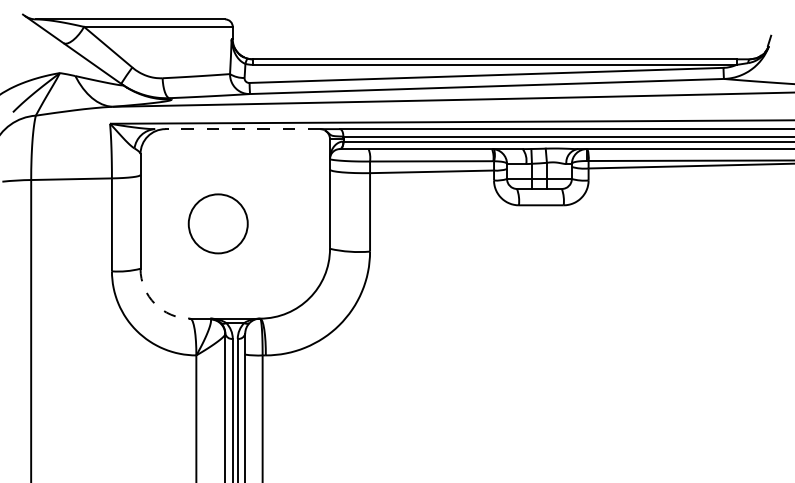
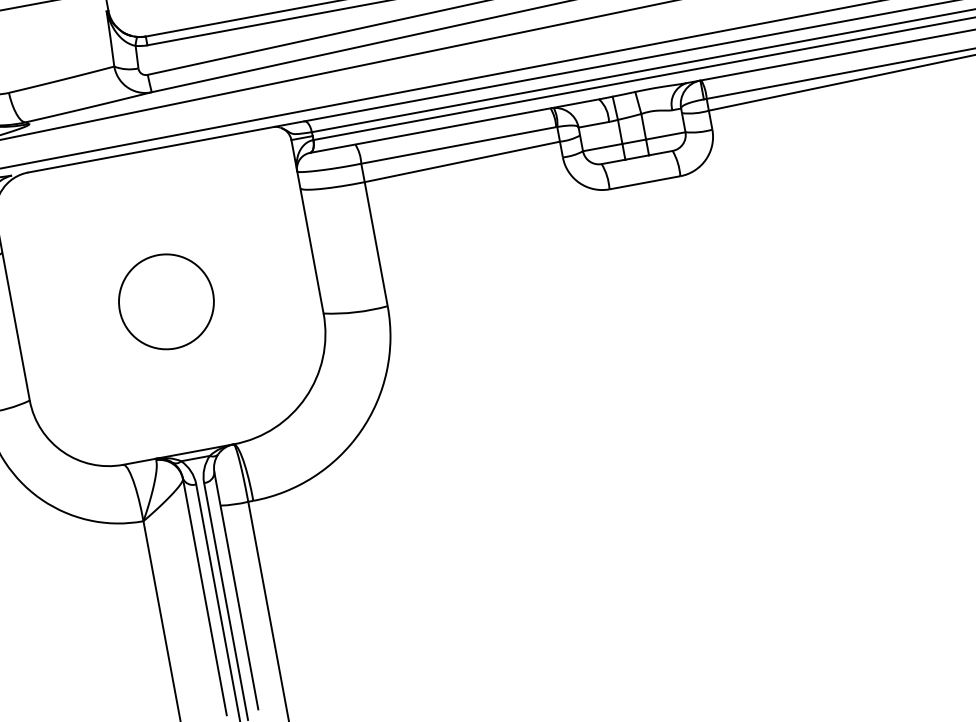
line: (243, 129) -> (151, 150), dashed -> solid
circle: (217, 223) -> (165, 301), moved
arc: (155, 304) -> (63, 452), dashed -> solid

